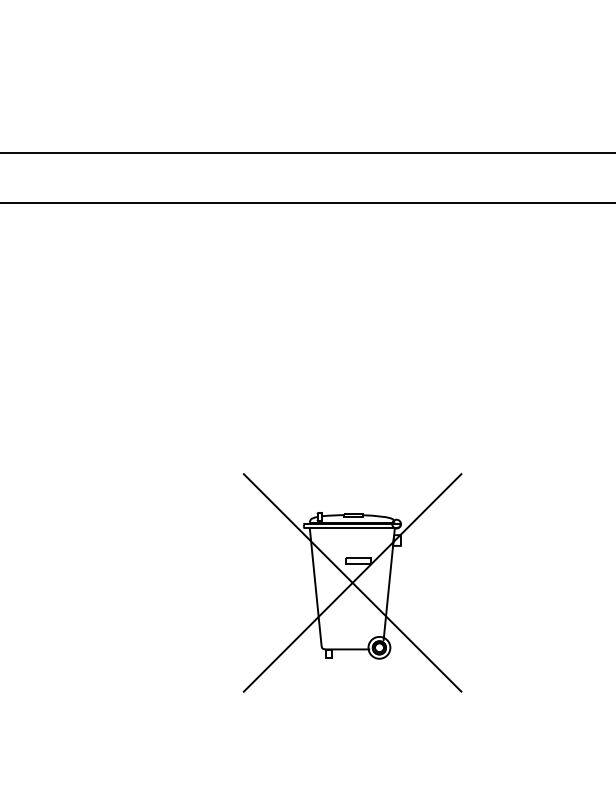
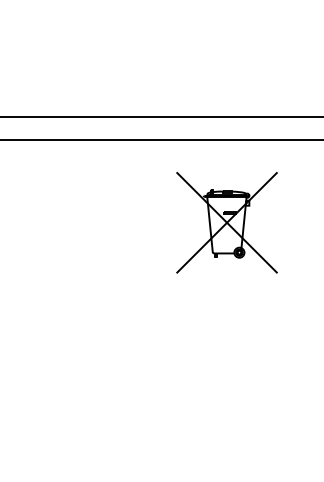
part: (351, 582) -> (226, 222), moved

